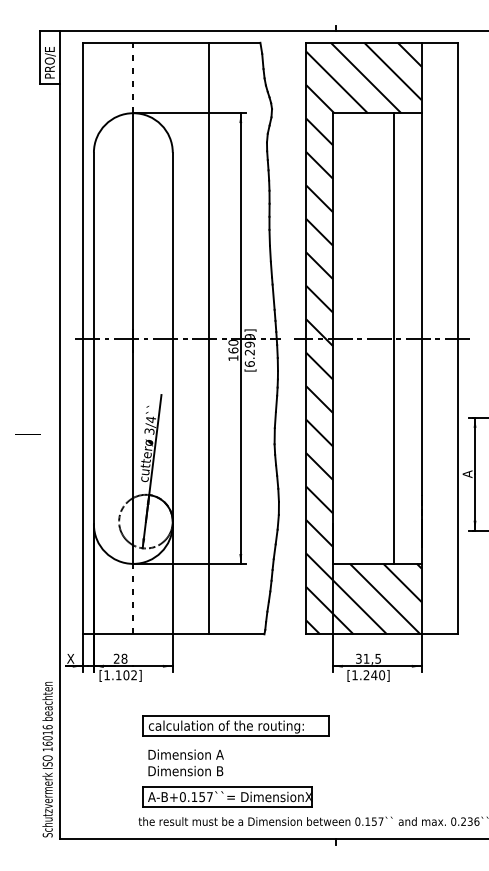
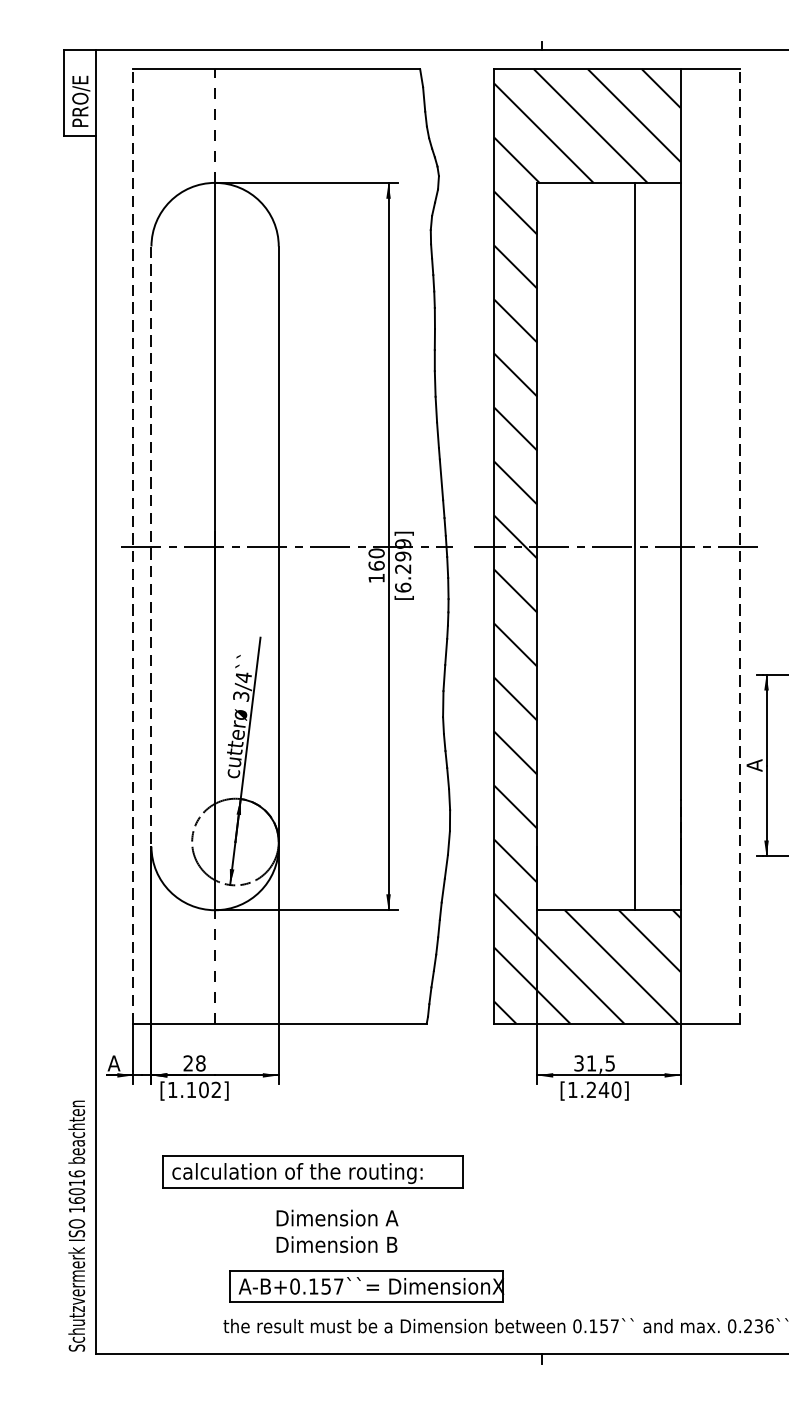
line: (82, 338) -> (133, 546), solid -> dashed
line: (93, 338) -> (150, 546), solid -> dashed
line: (209, 338) -> (338, 546), removed
line: (458, 338) -> (739, 546), solid -> dashed
line: (27, 434) -> (44, 701), removed
text: (70, 658) -> (113, 1062), X -> A
part: (235, 725) -> (312, 1171), moved
text: (185, 762) -> (336, 1230), moved

